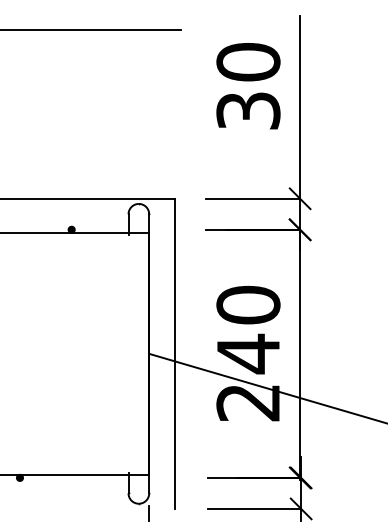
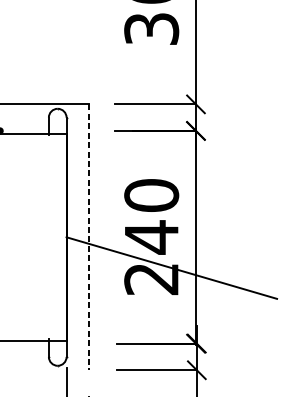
line: (175, 354) -> (89, 237), solid -> dashed

